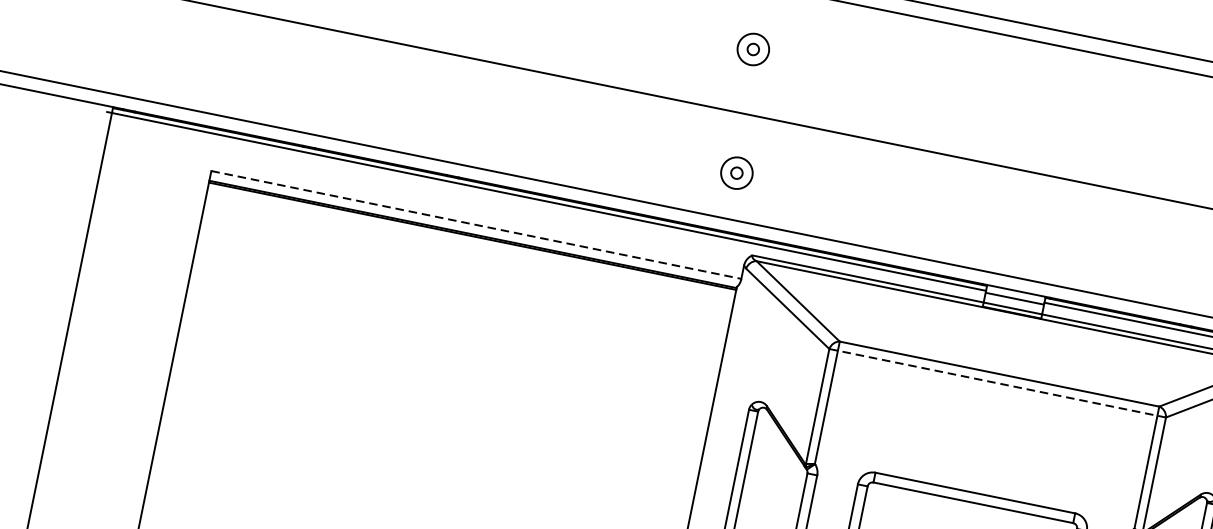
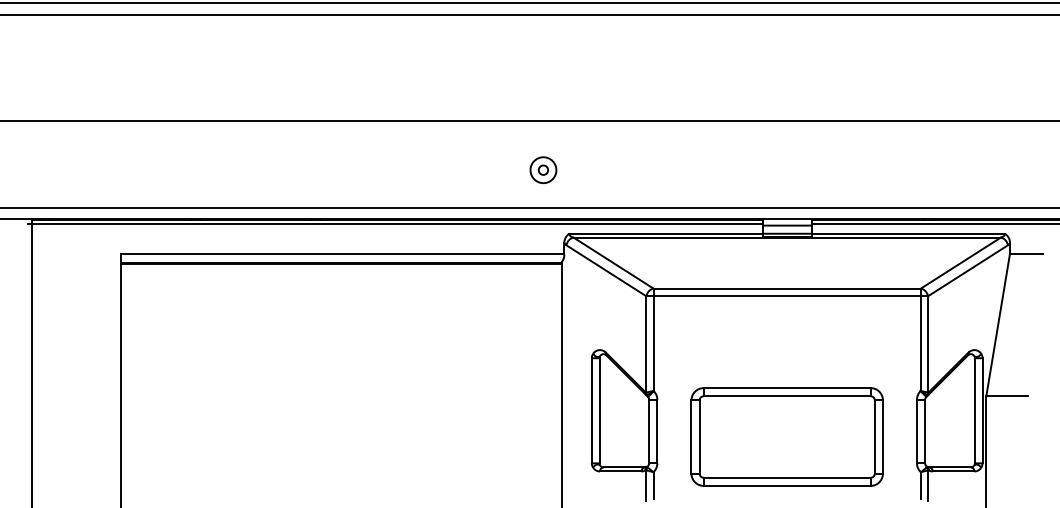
part: (753, 48) -> (536, 67), removed
line: (476, 225) -> (342, 254), dashed -> solid
line: (997, 383) -> (787, 296), dashed -> solid

